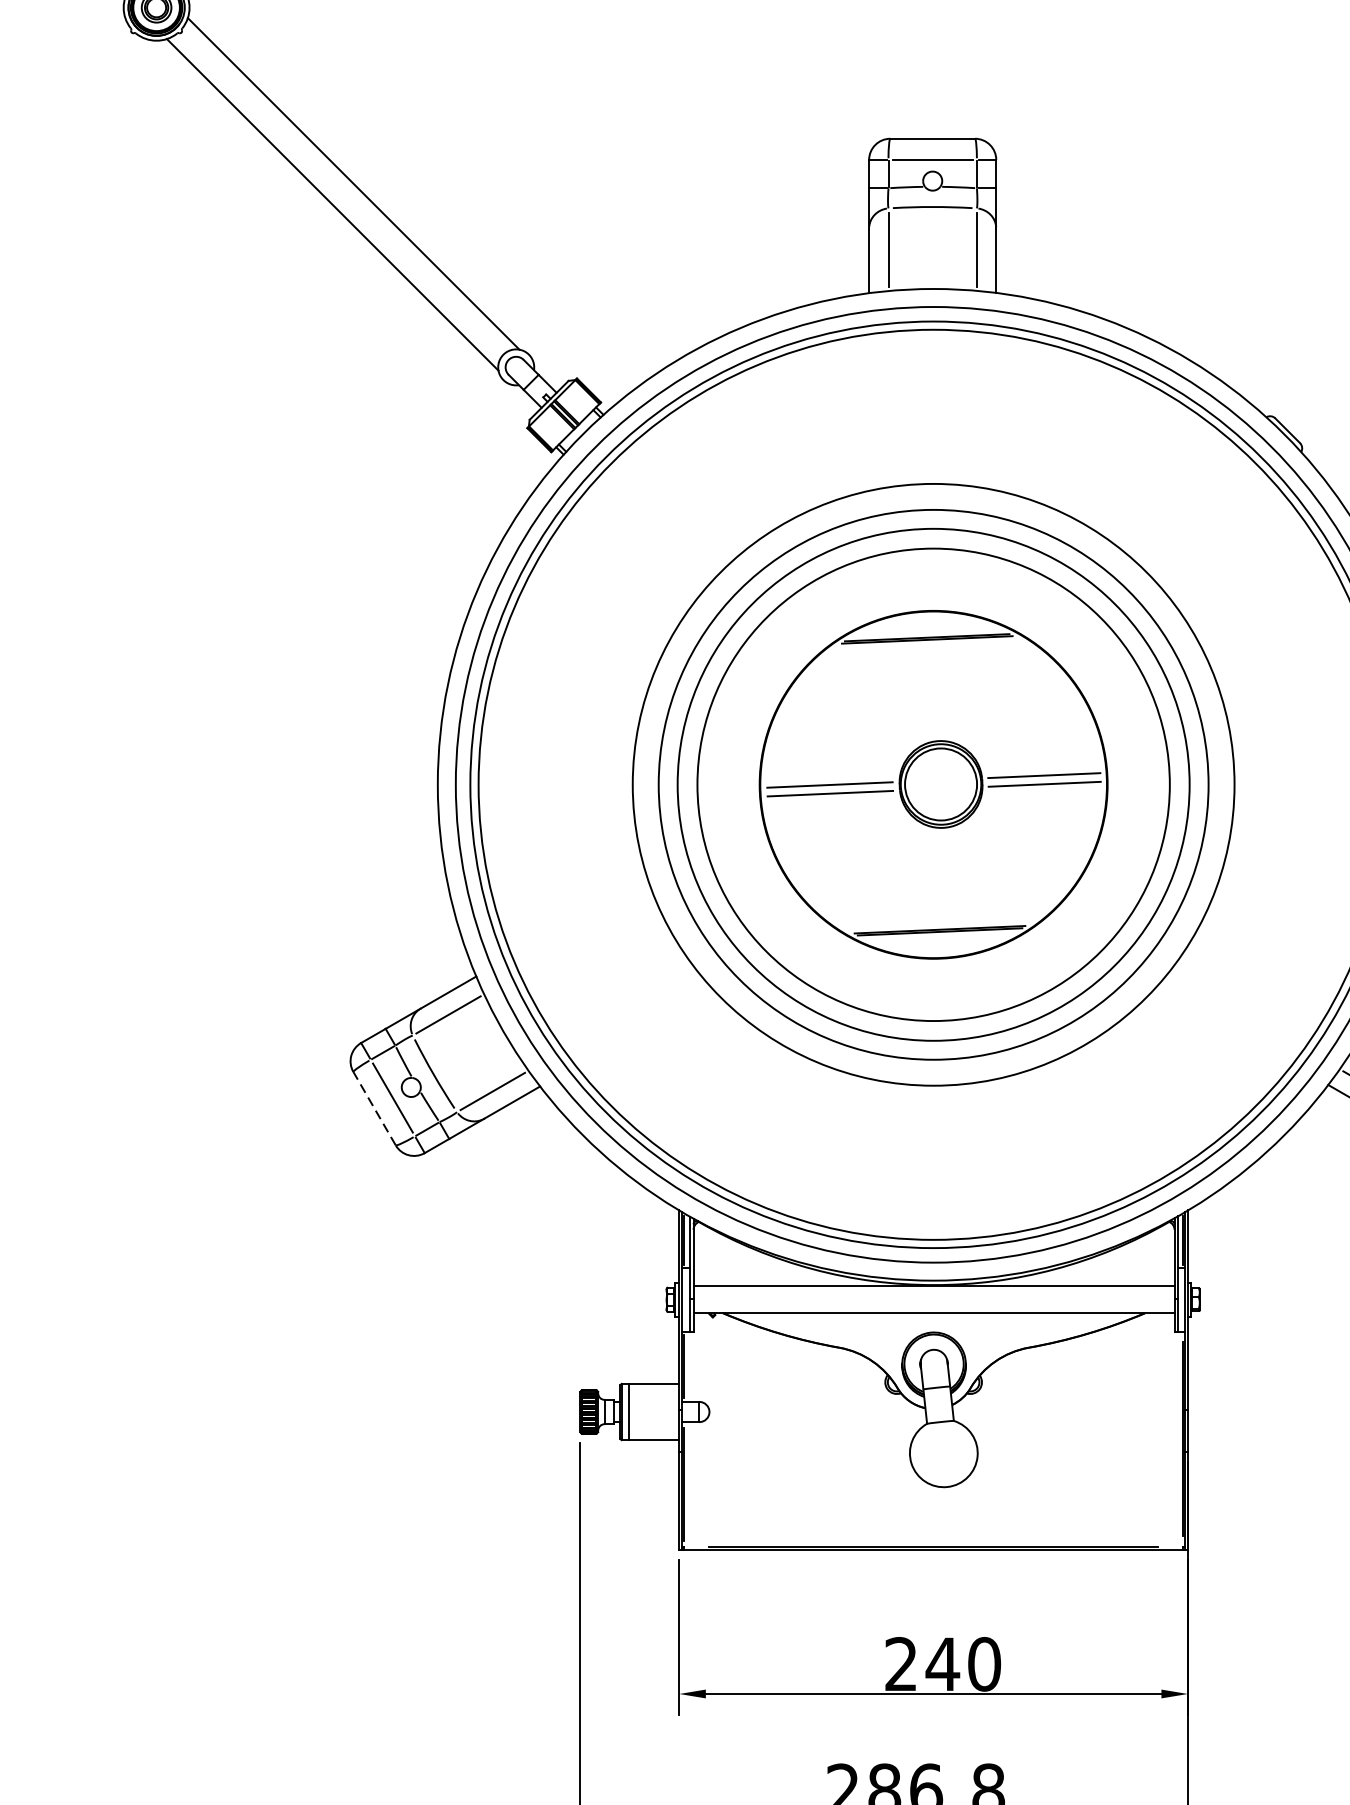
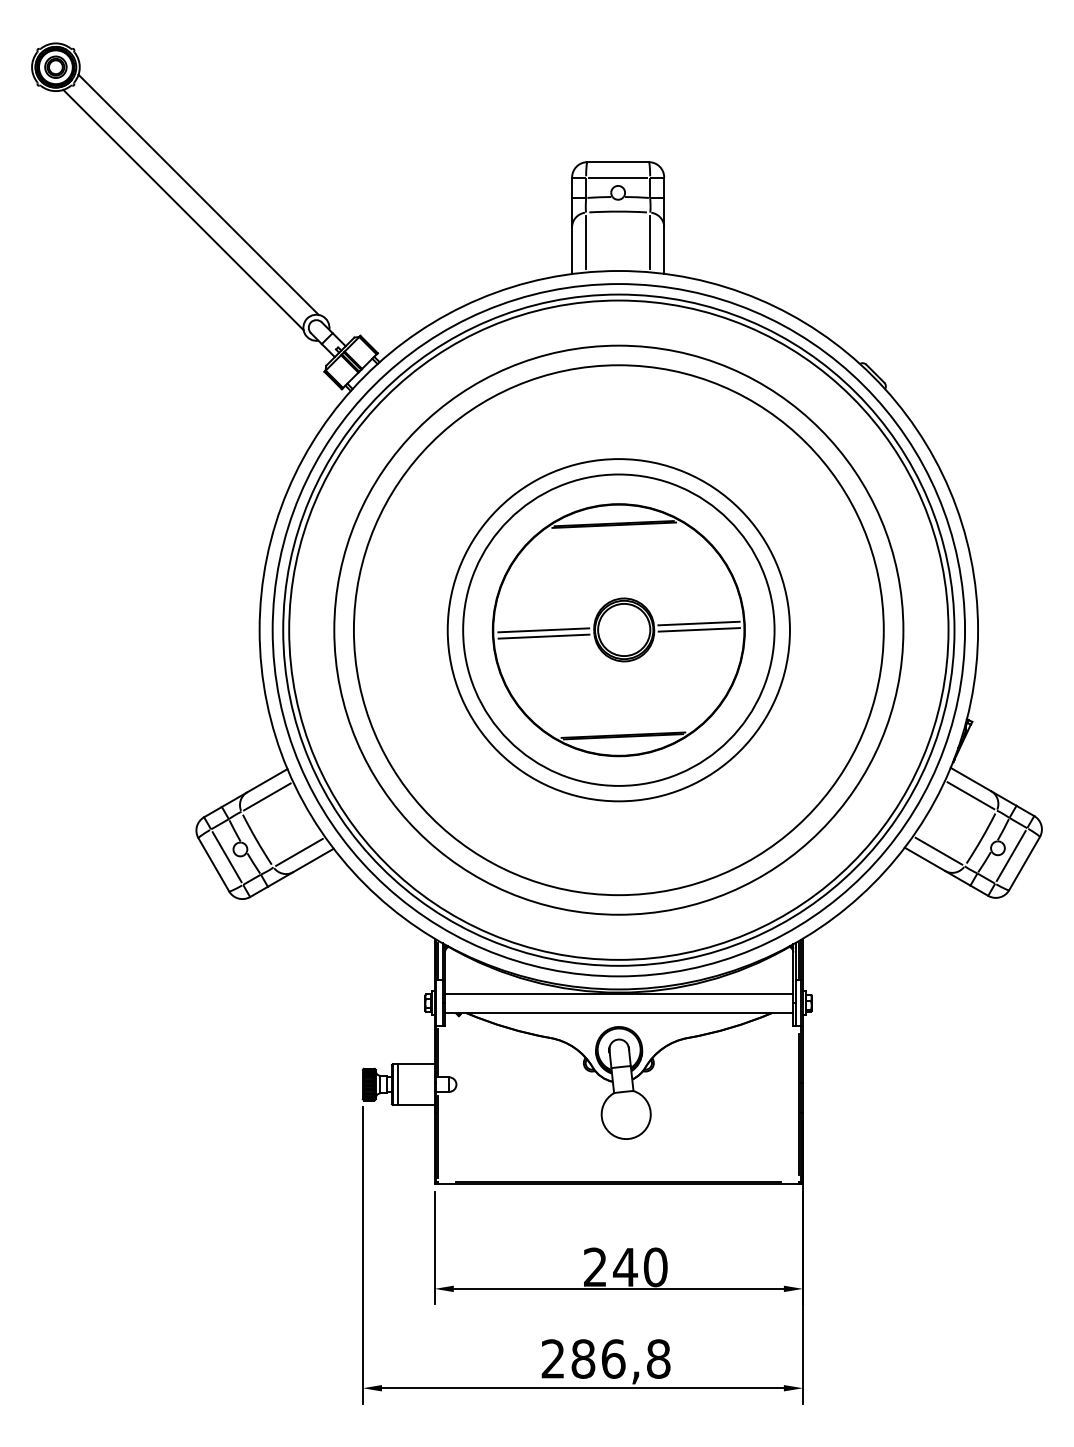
circle: (933, 783) -> (618, 629), size x0.71
circle: (933, 783) -> (618, 629), size x1.43
circle: (933, 785) -> (618, 630), size x1.43
line: (374, 1108) -> (213, 864), dashed -> solid

